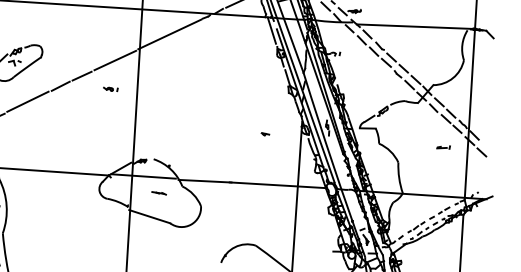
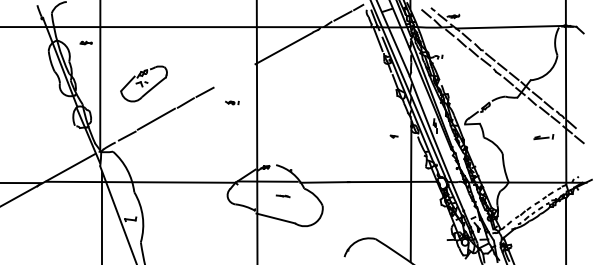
line: (114, 59) -> (234, 75), removed
part: (264, 134) -> (393, 136), moved
part: (443, 147) -> (543, 137), size x1.6

